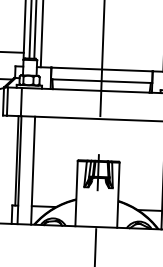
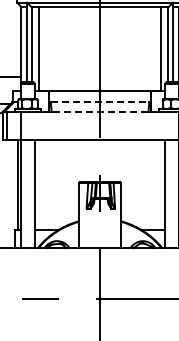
line: (102, 81) -> (100, 102), solid -> dashed
line: (100, 90) -> (99, 111), solid -> dashed

